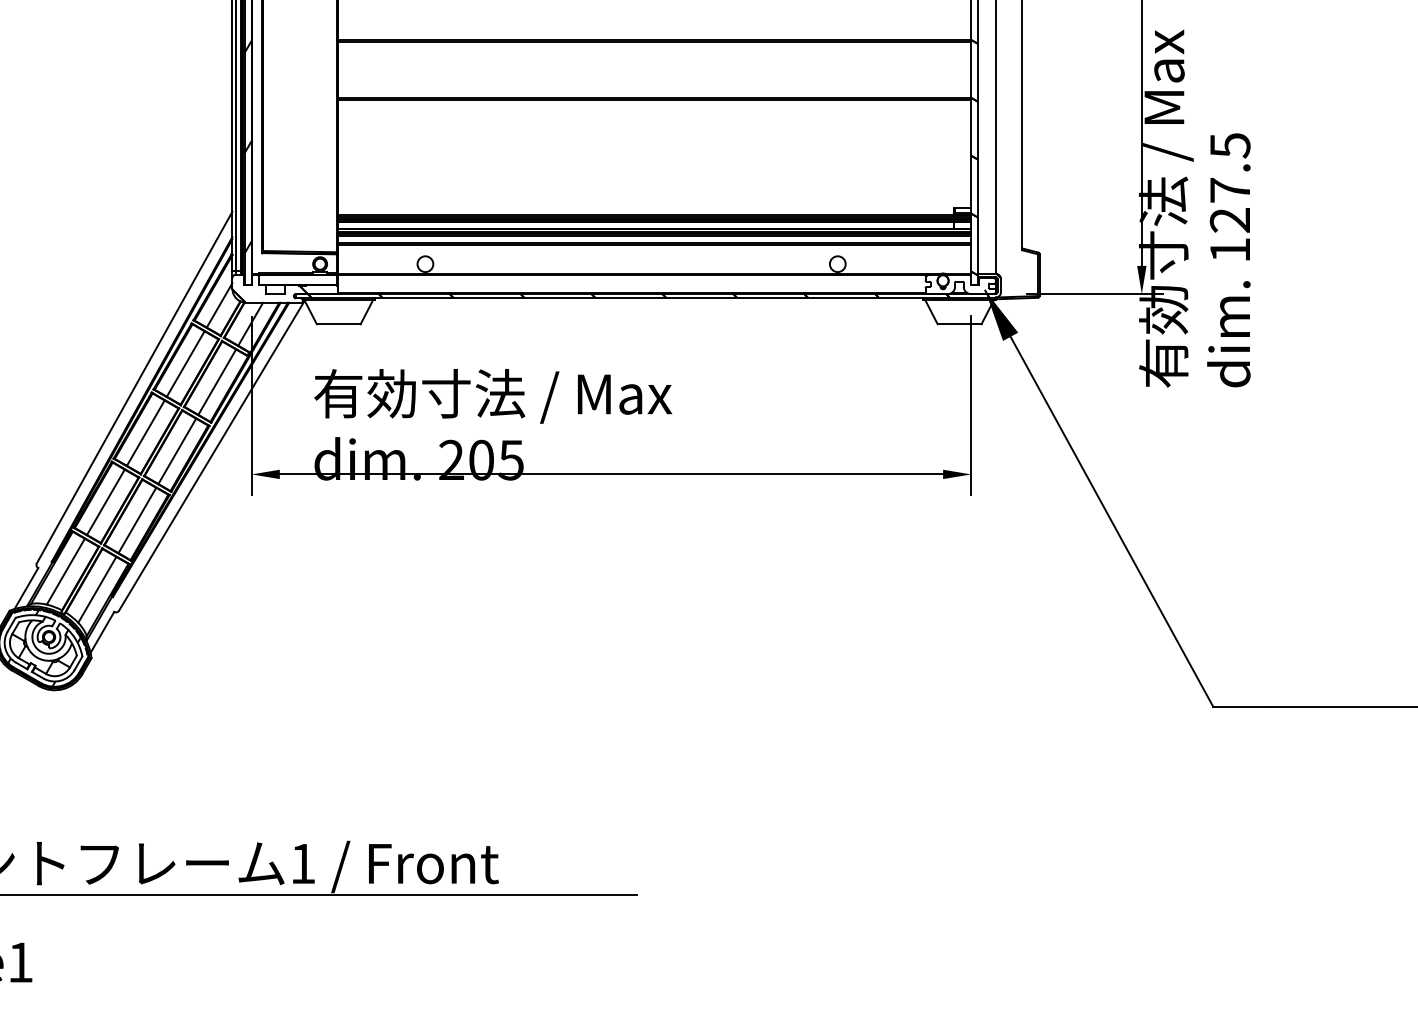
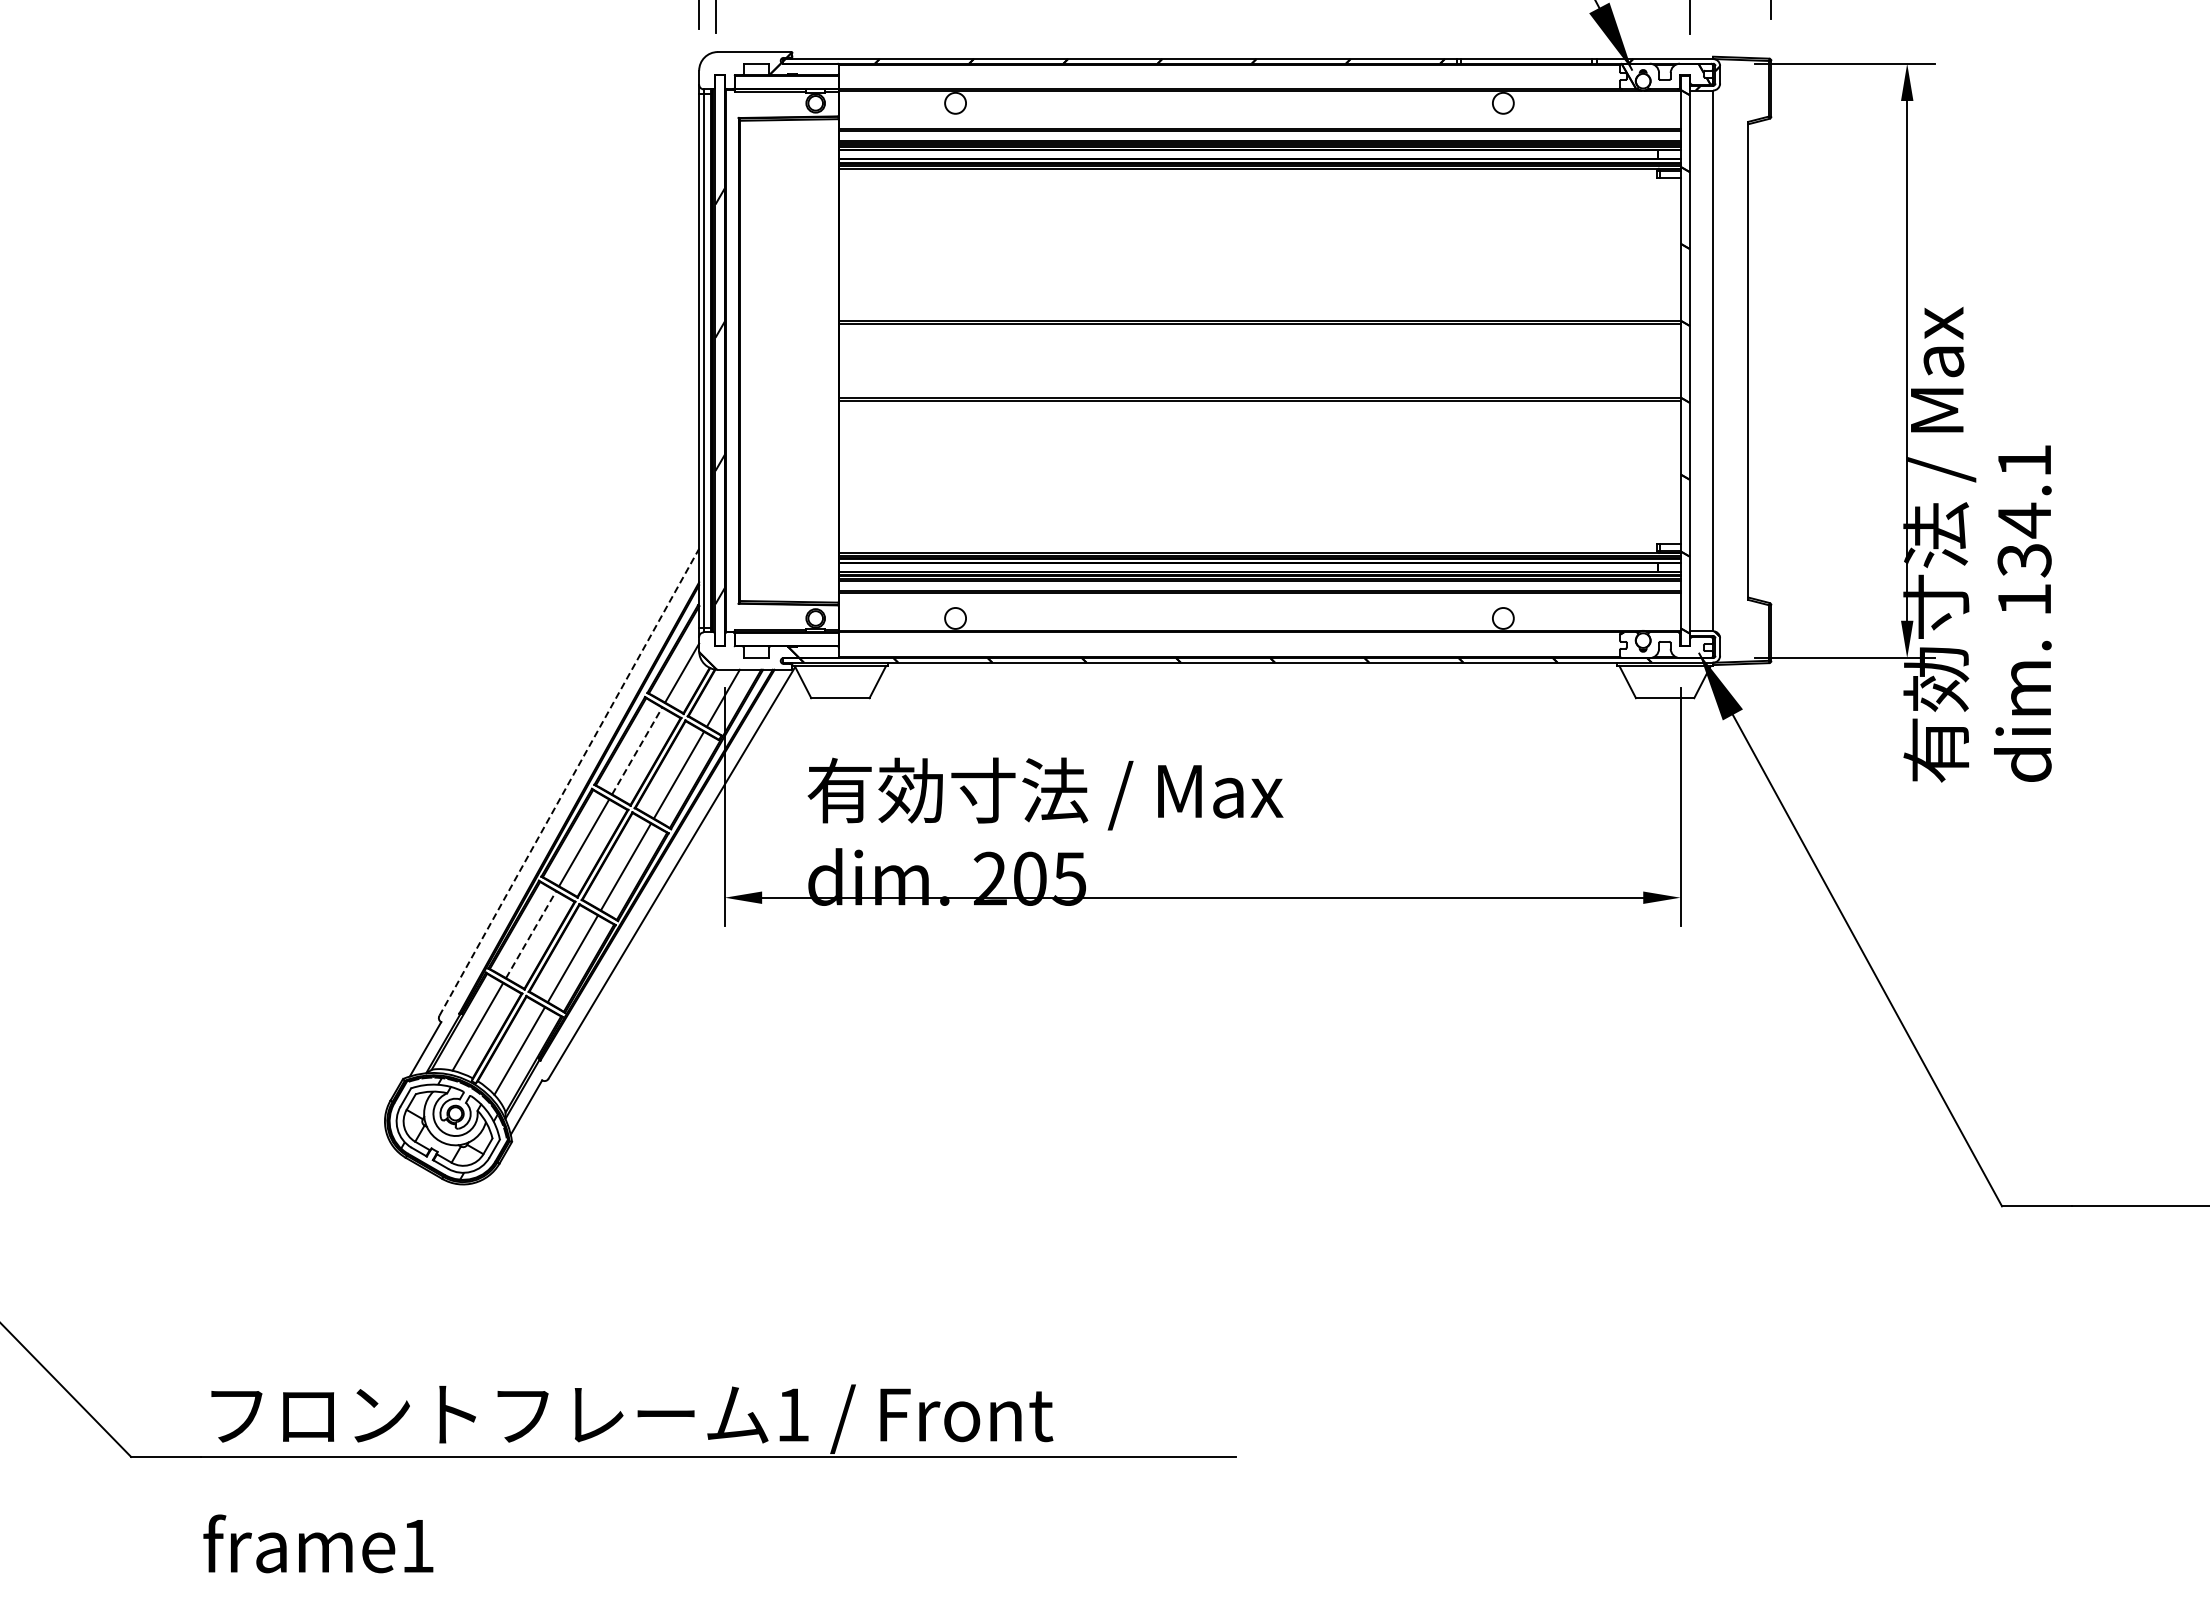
text: (1230, 182) -> (2024, 510), 127.5 -> 134.1
line: (185, 363) -> (637, 750), solid -> dashed
line: (134, 386) -> (569, 781), solid -> dashed
line: (106, 502) -> (531, 934), solid -> dashed

